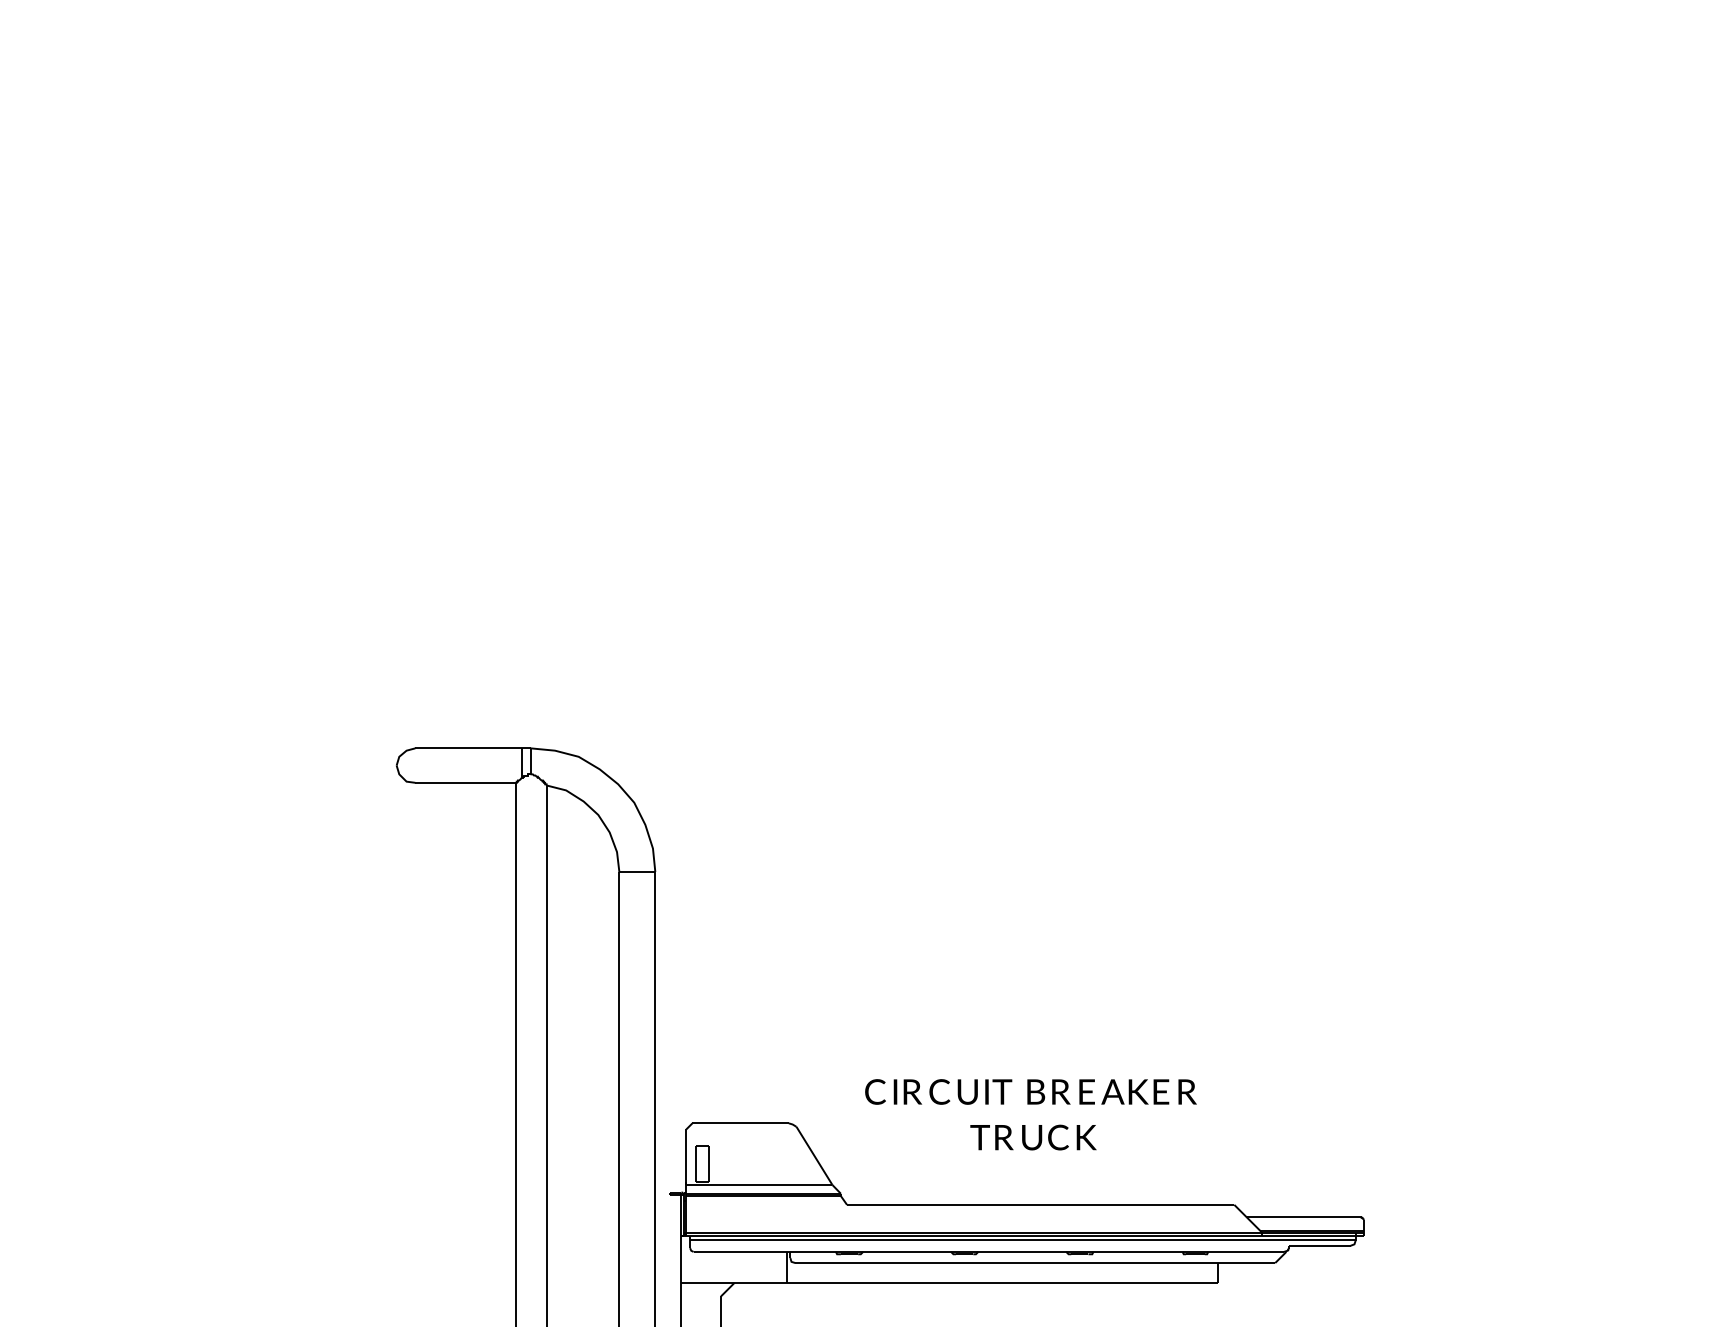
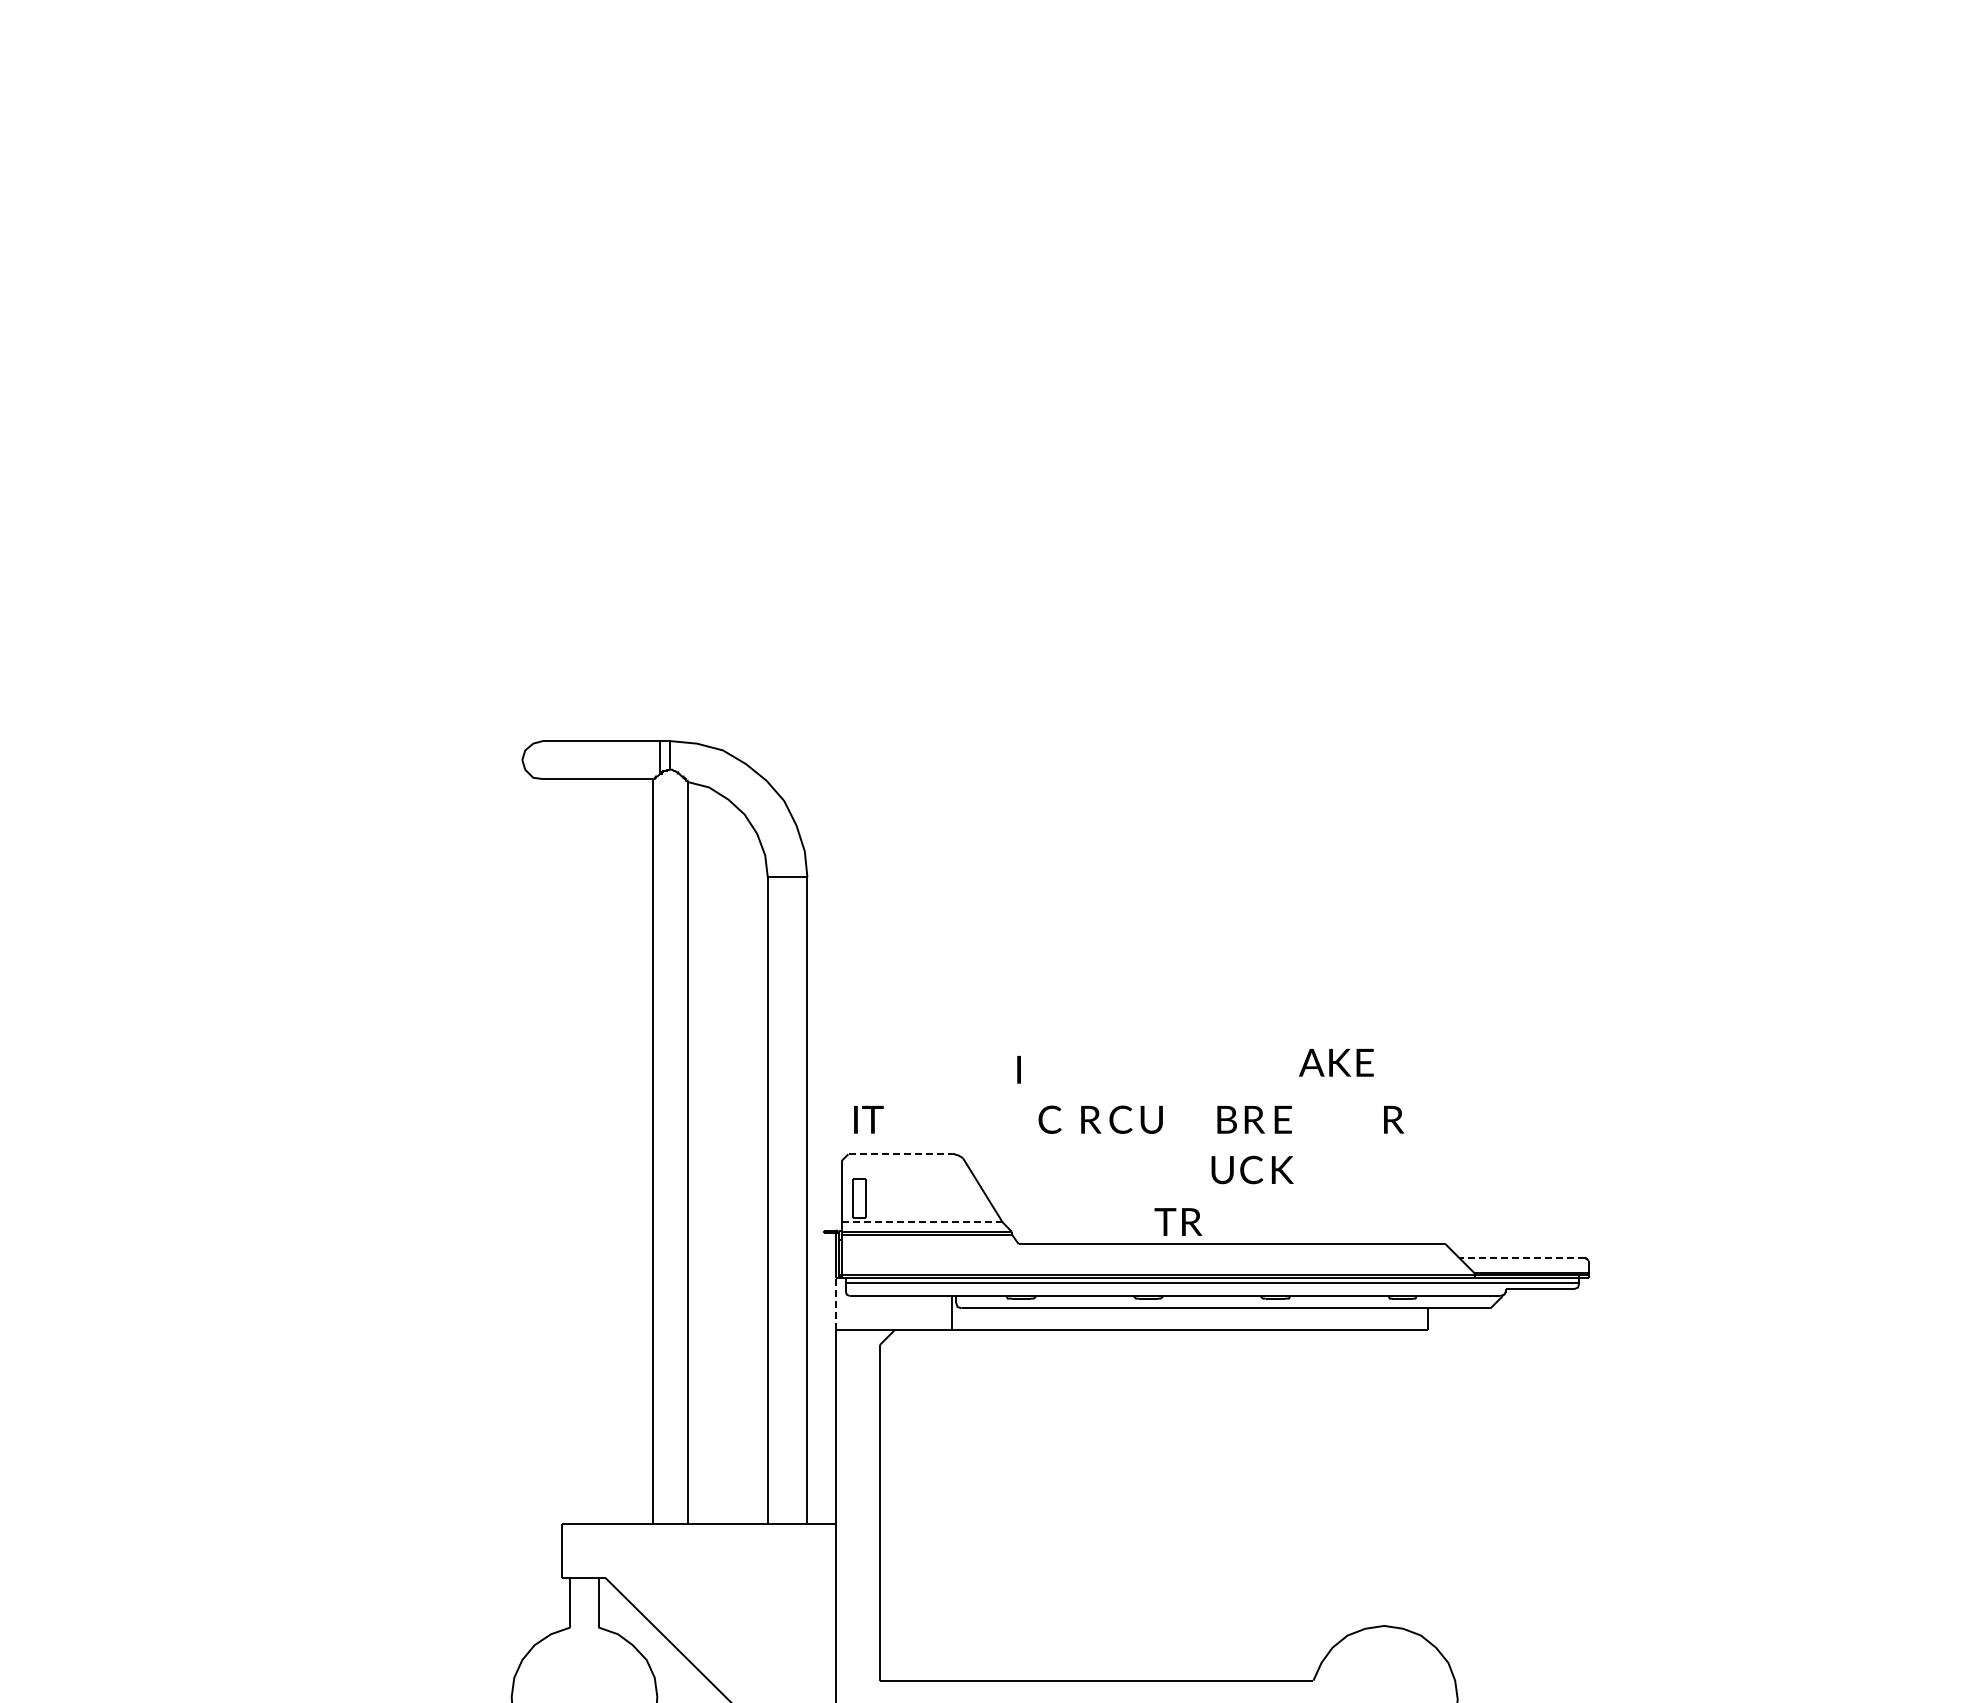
text: (894, 1091) -> (1018, 1069), moved
text: (998, 1091) -> (868, 1119), moved
text: (1135, 1091) -> (1336, 1062), moved
line: (739, 1123) -> (900, 1154), solid -> dashed
text: (992, 1137) -> (1178, 1221), moved
line: (759, 1185) -> (922, 1222), solid -> dashed
line: (1304, 1216) -> (1522, 1257), solid -> dashed
line: (681, 1259) -> (836, 1304), solid -> dashed

